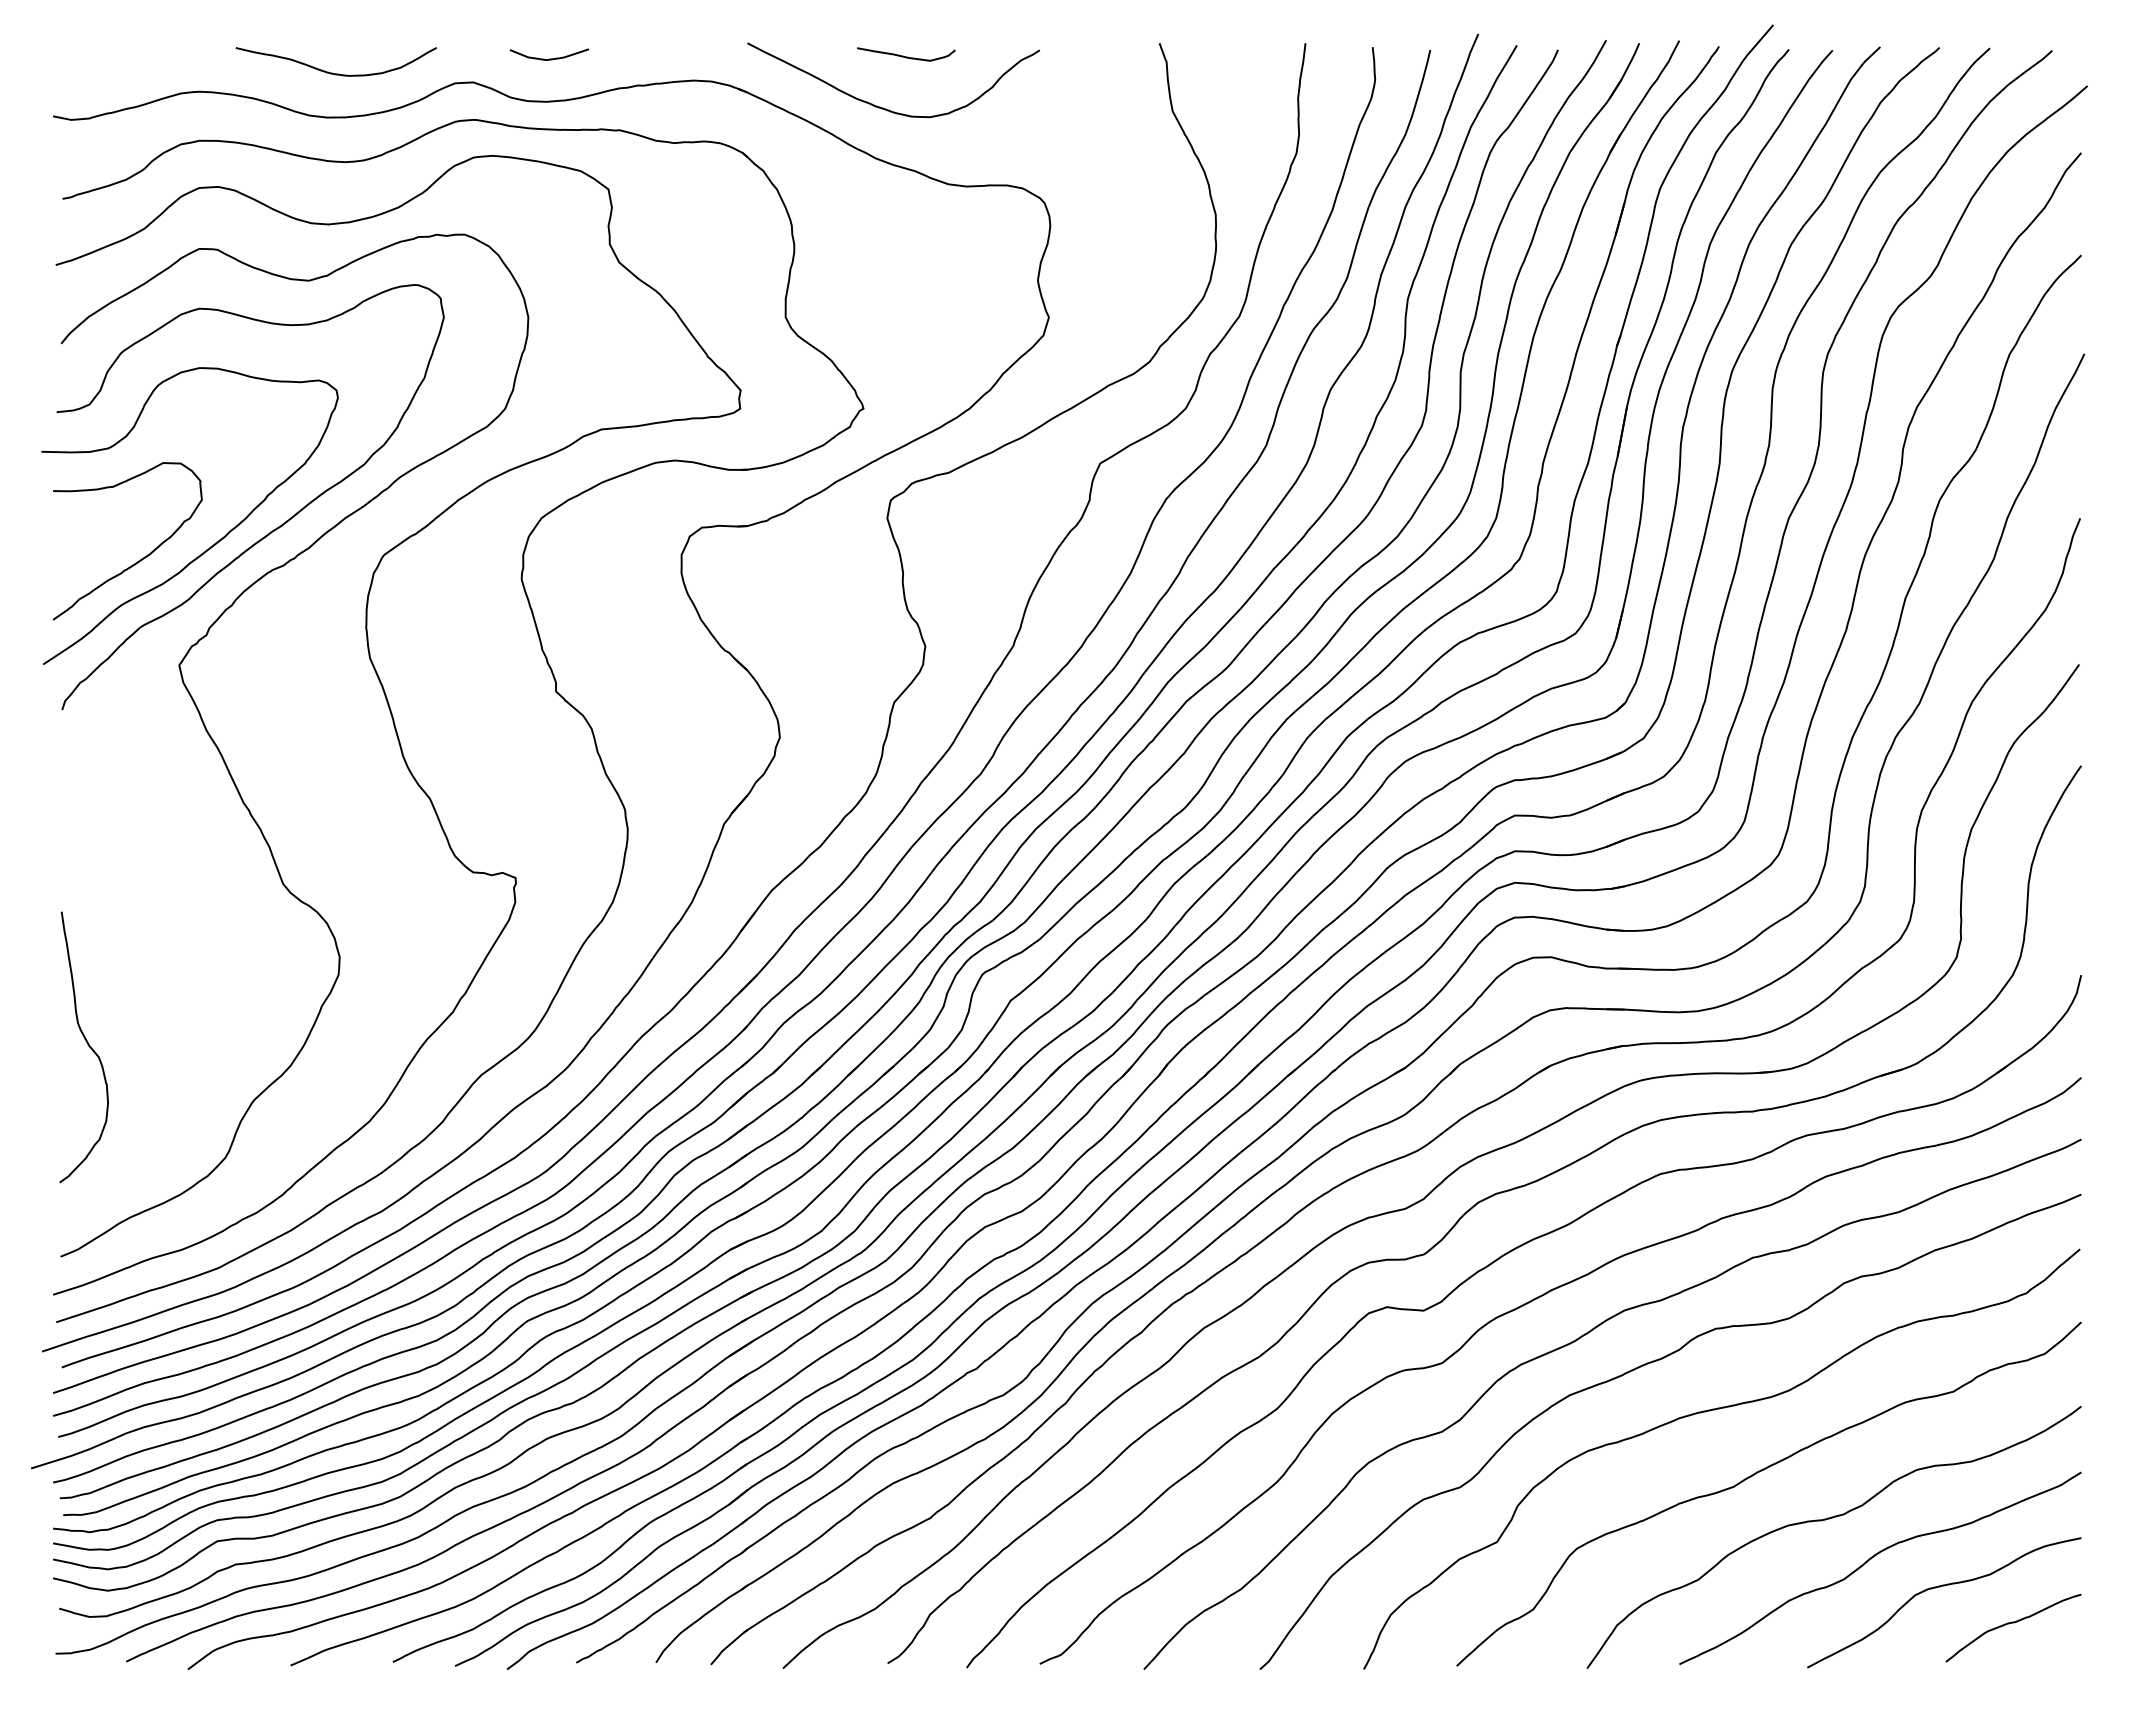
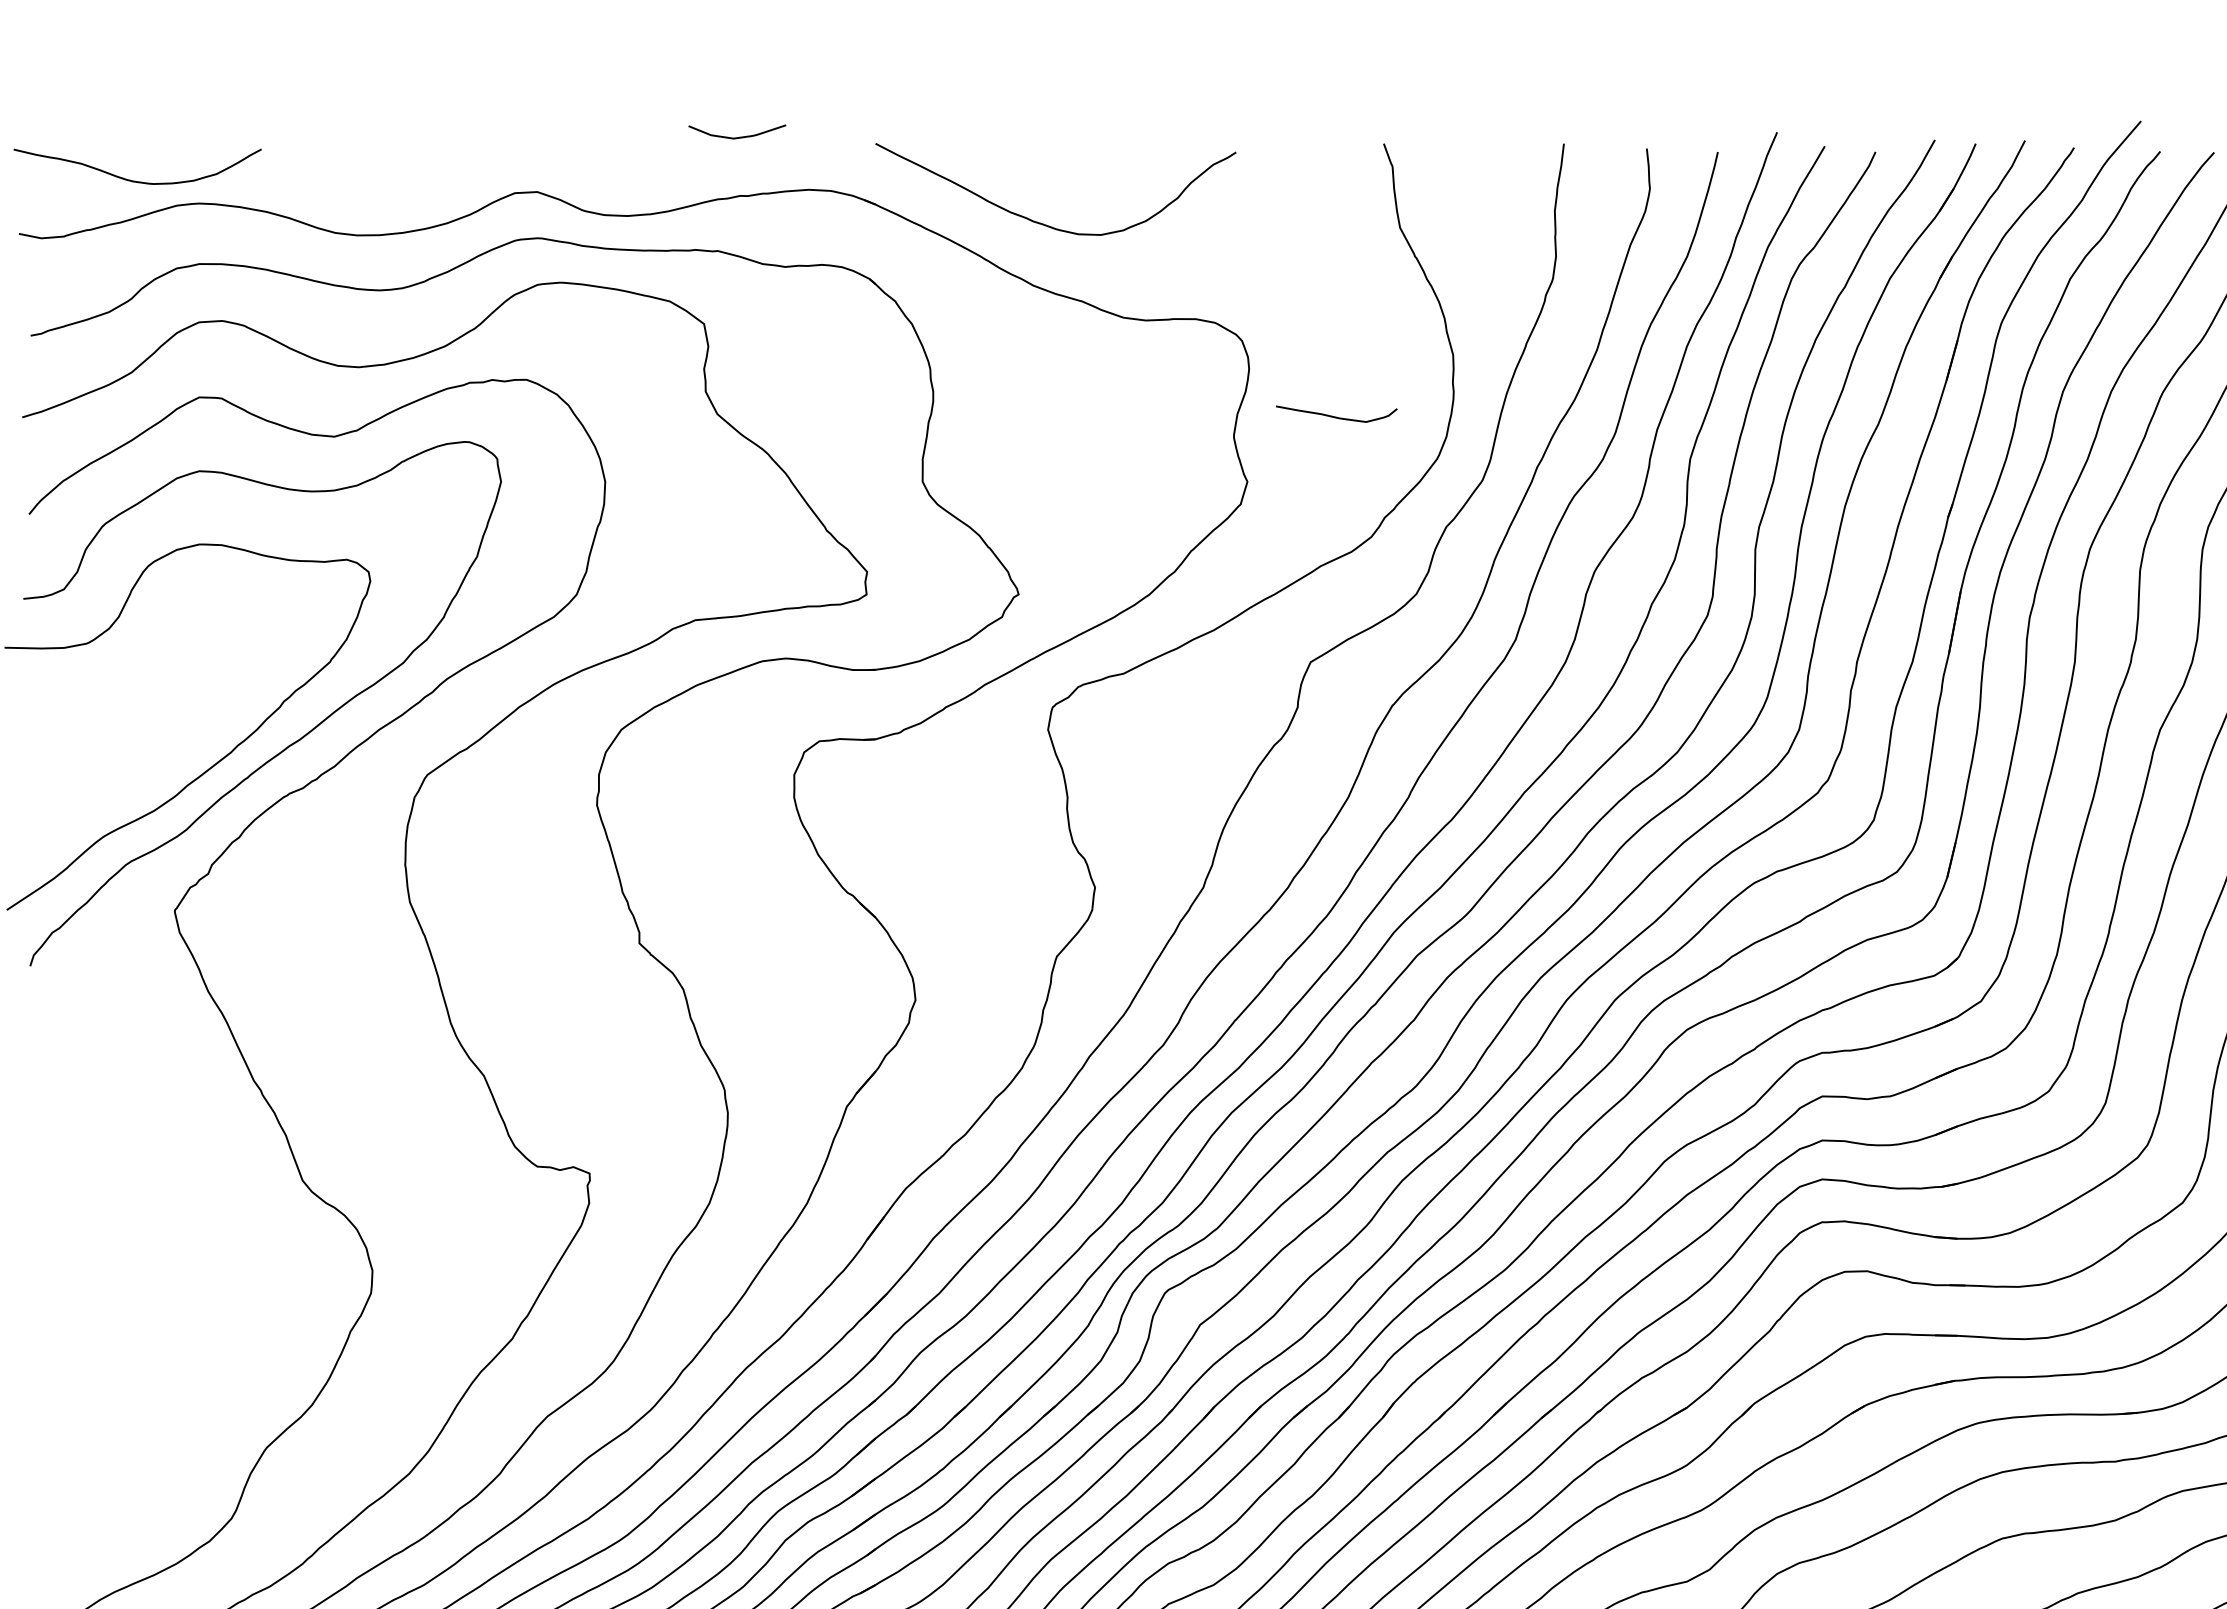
curve: (906, 56) -> (1336, 416), moved
curve: (549, 58) -> (737, 136), moved
curve: (332, 72) -> (132, 179), moved
curve: (138, 560) -> (124, 781), removed
curve: (87, 1044) -> (61, 1378), removed

